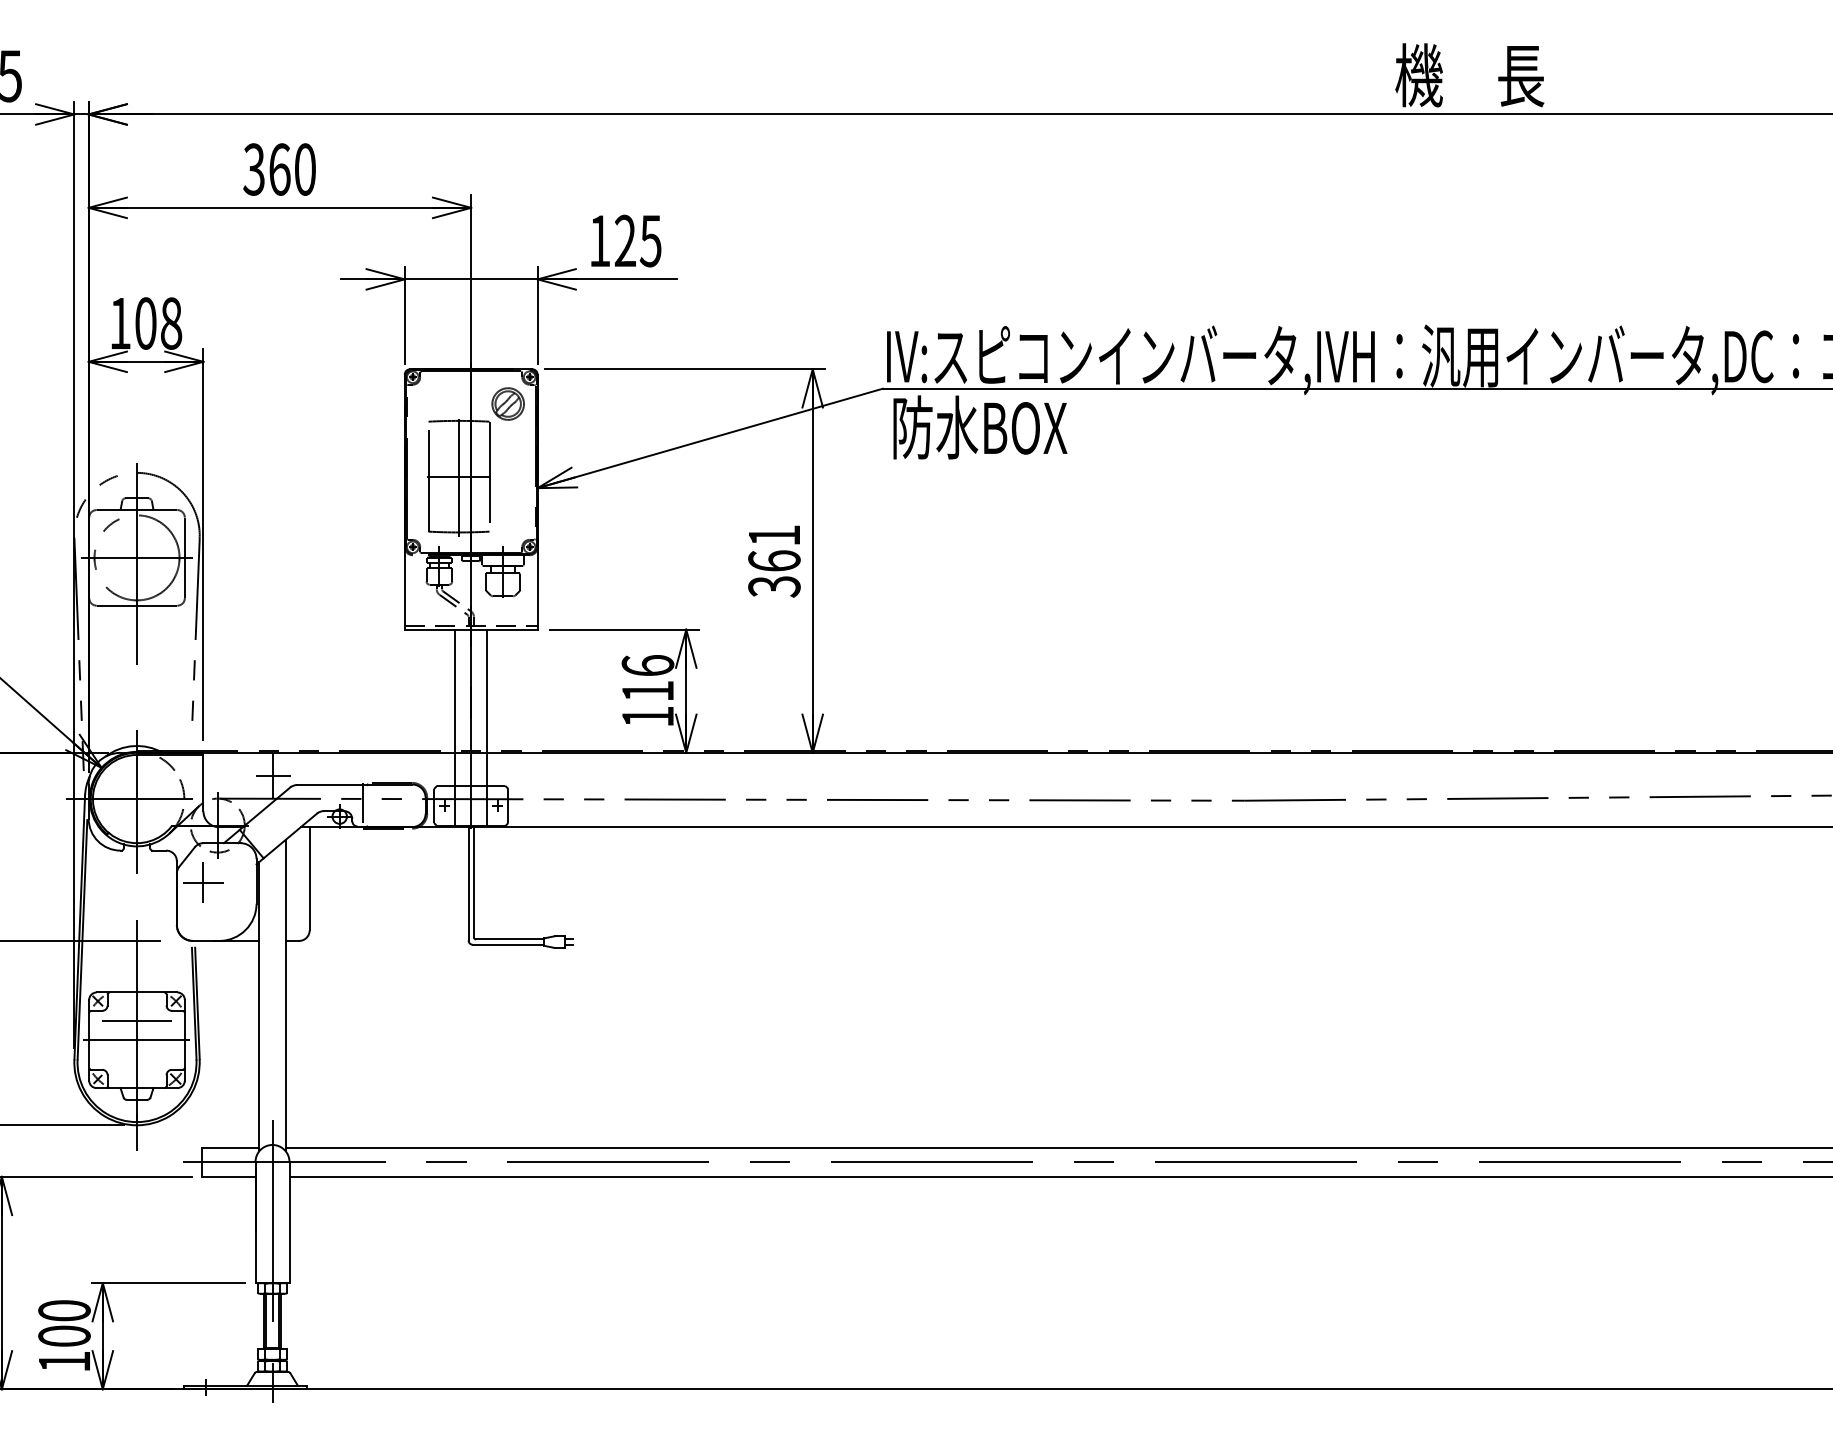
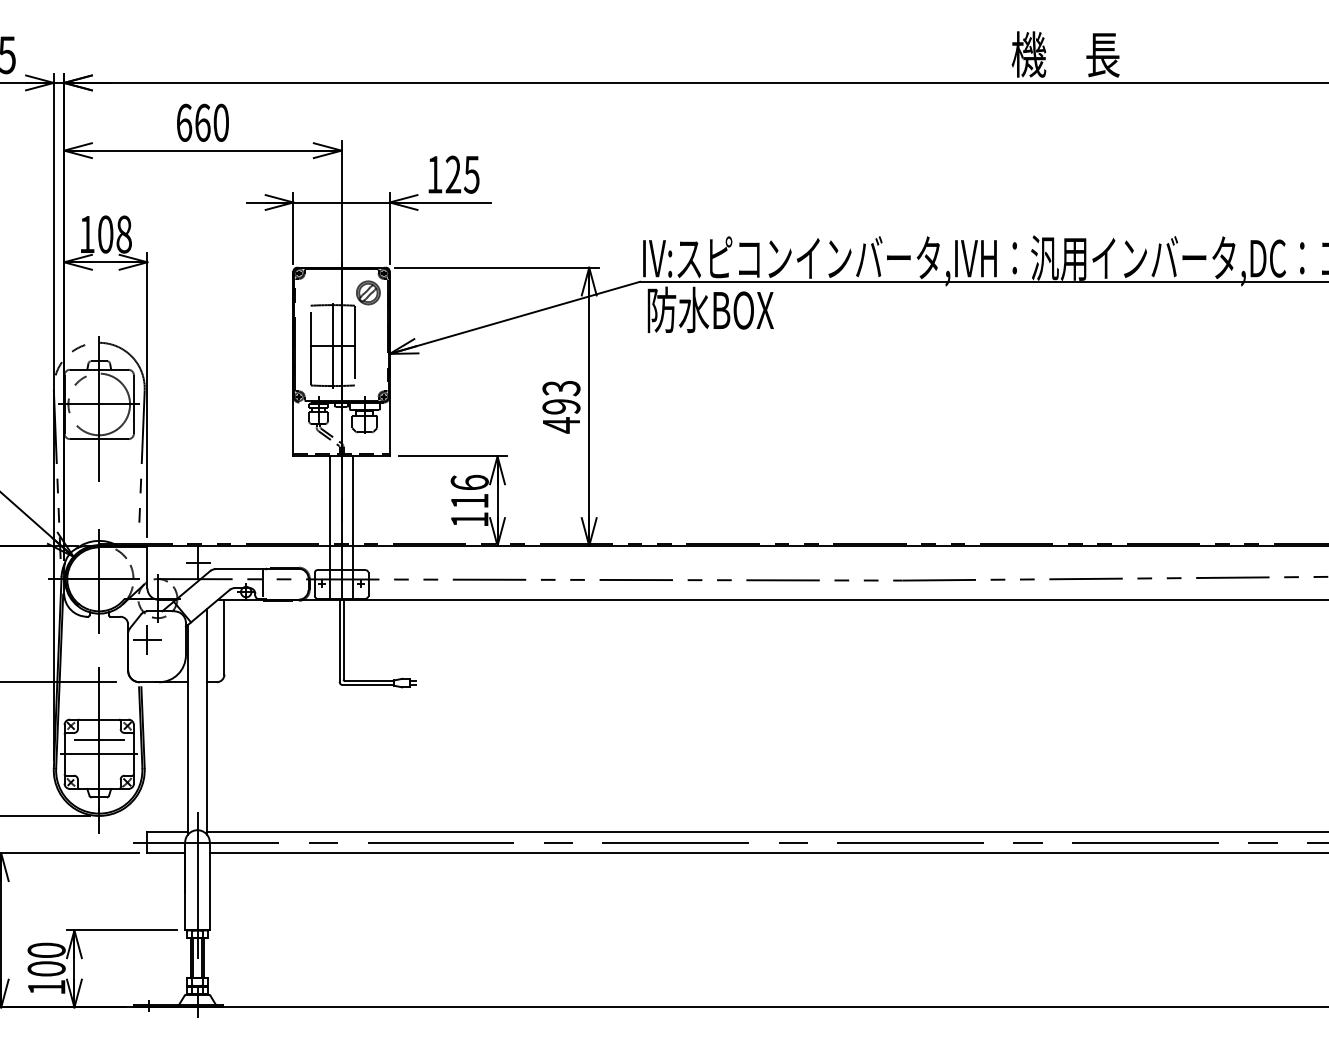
text: (254, 169) -> (184, 122), 360 -> 660
text: (774, 562) -> (561, 407), 361 -> 493

